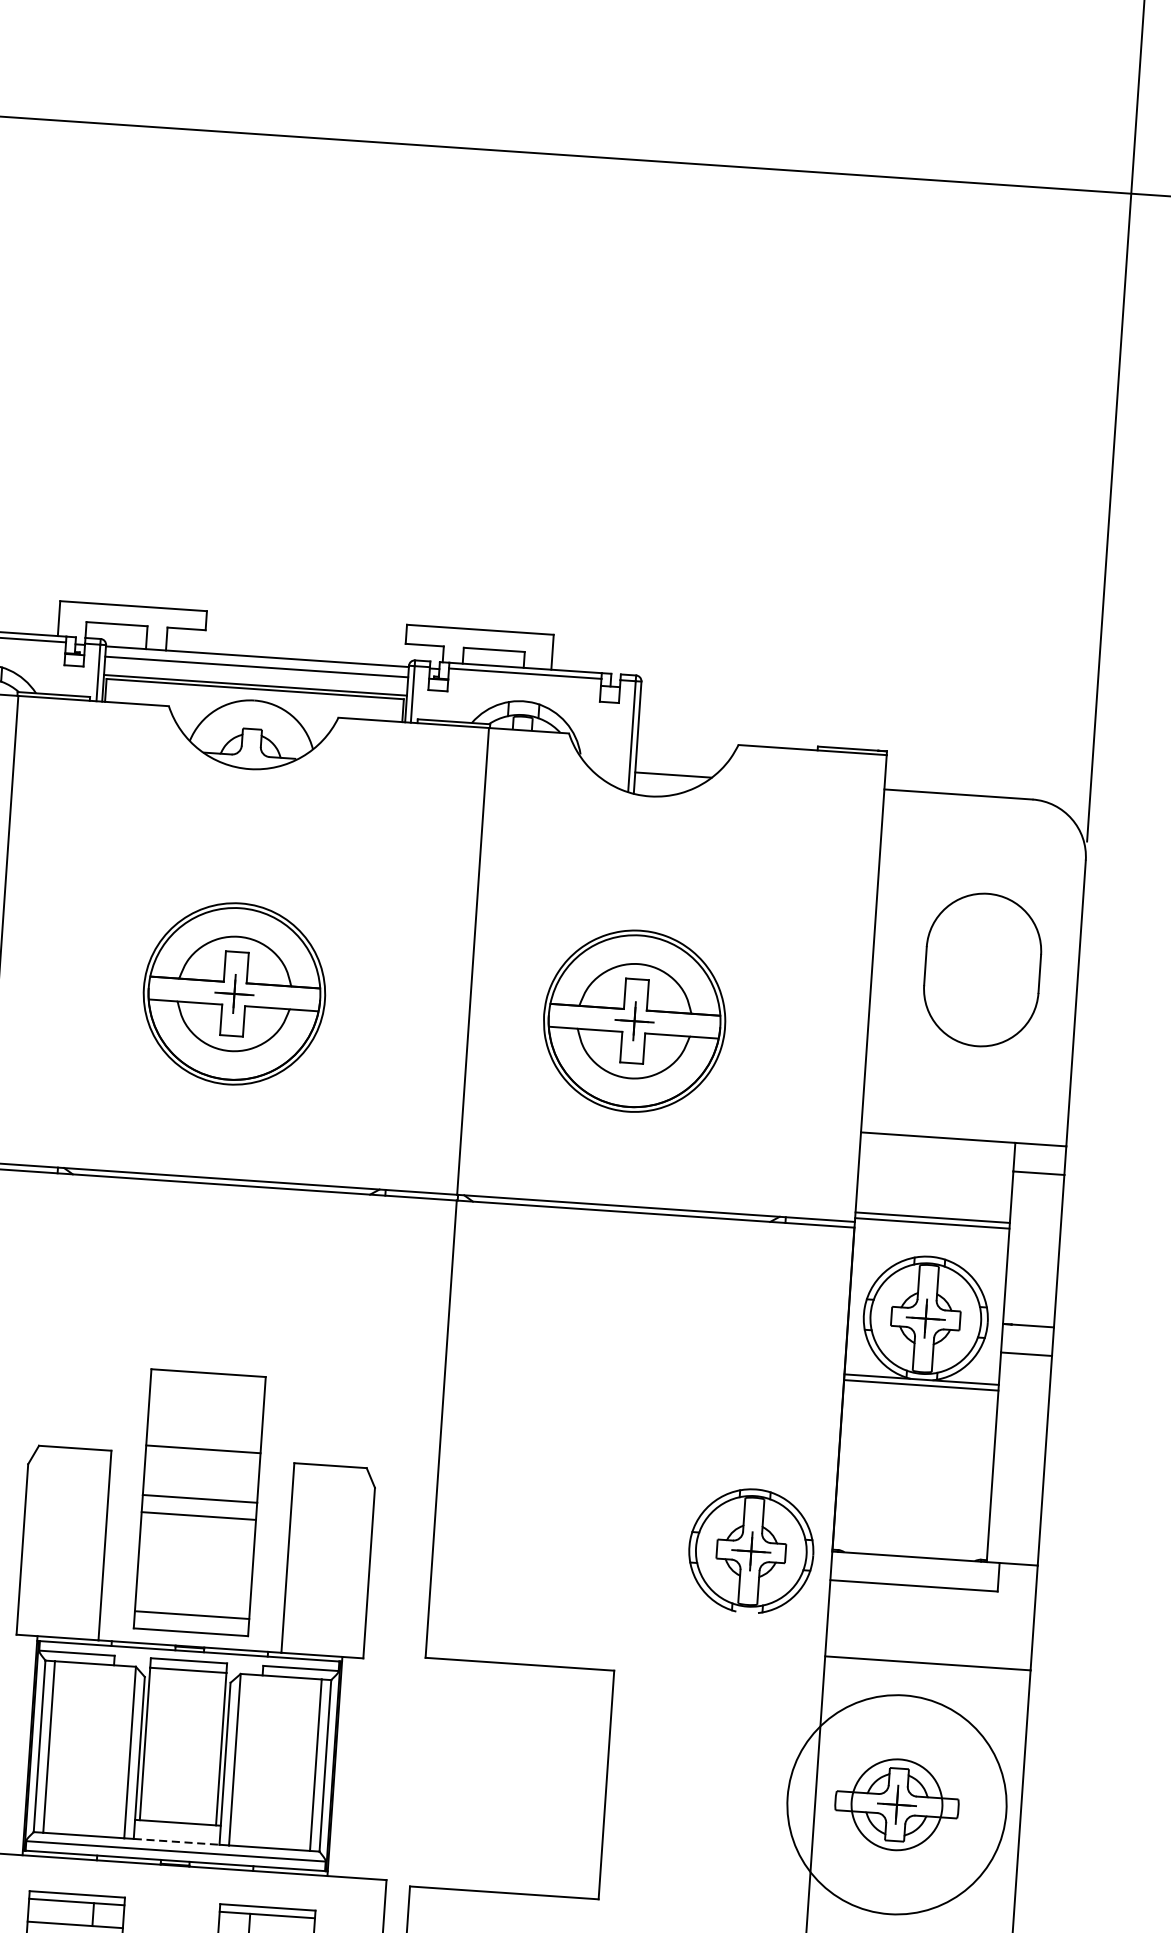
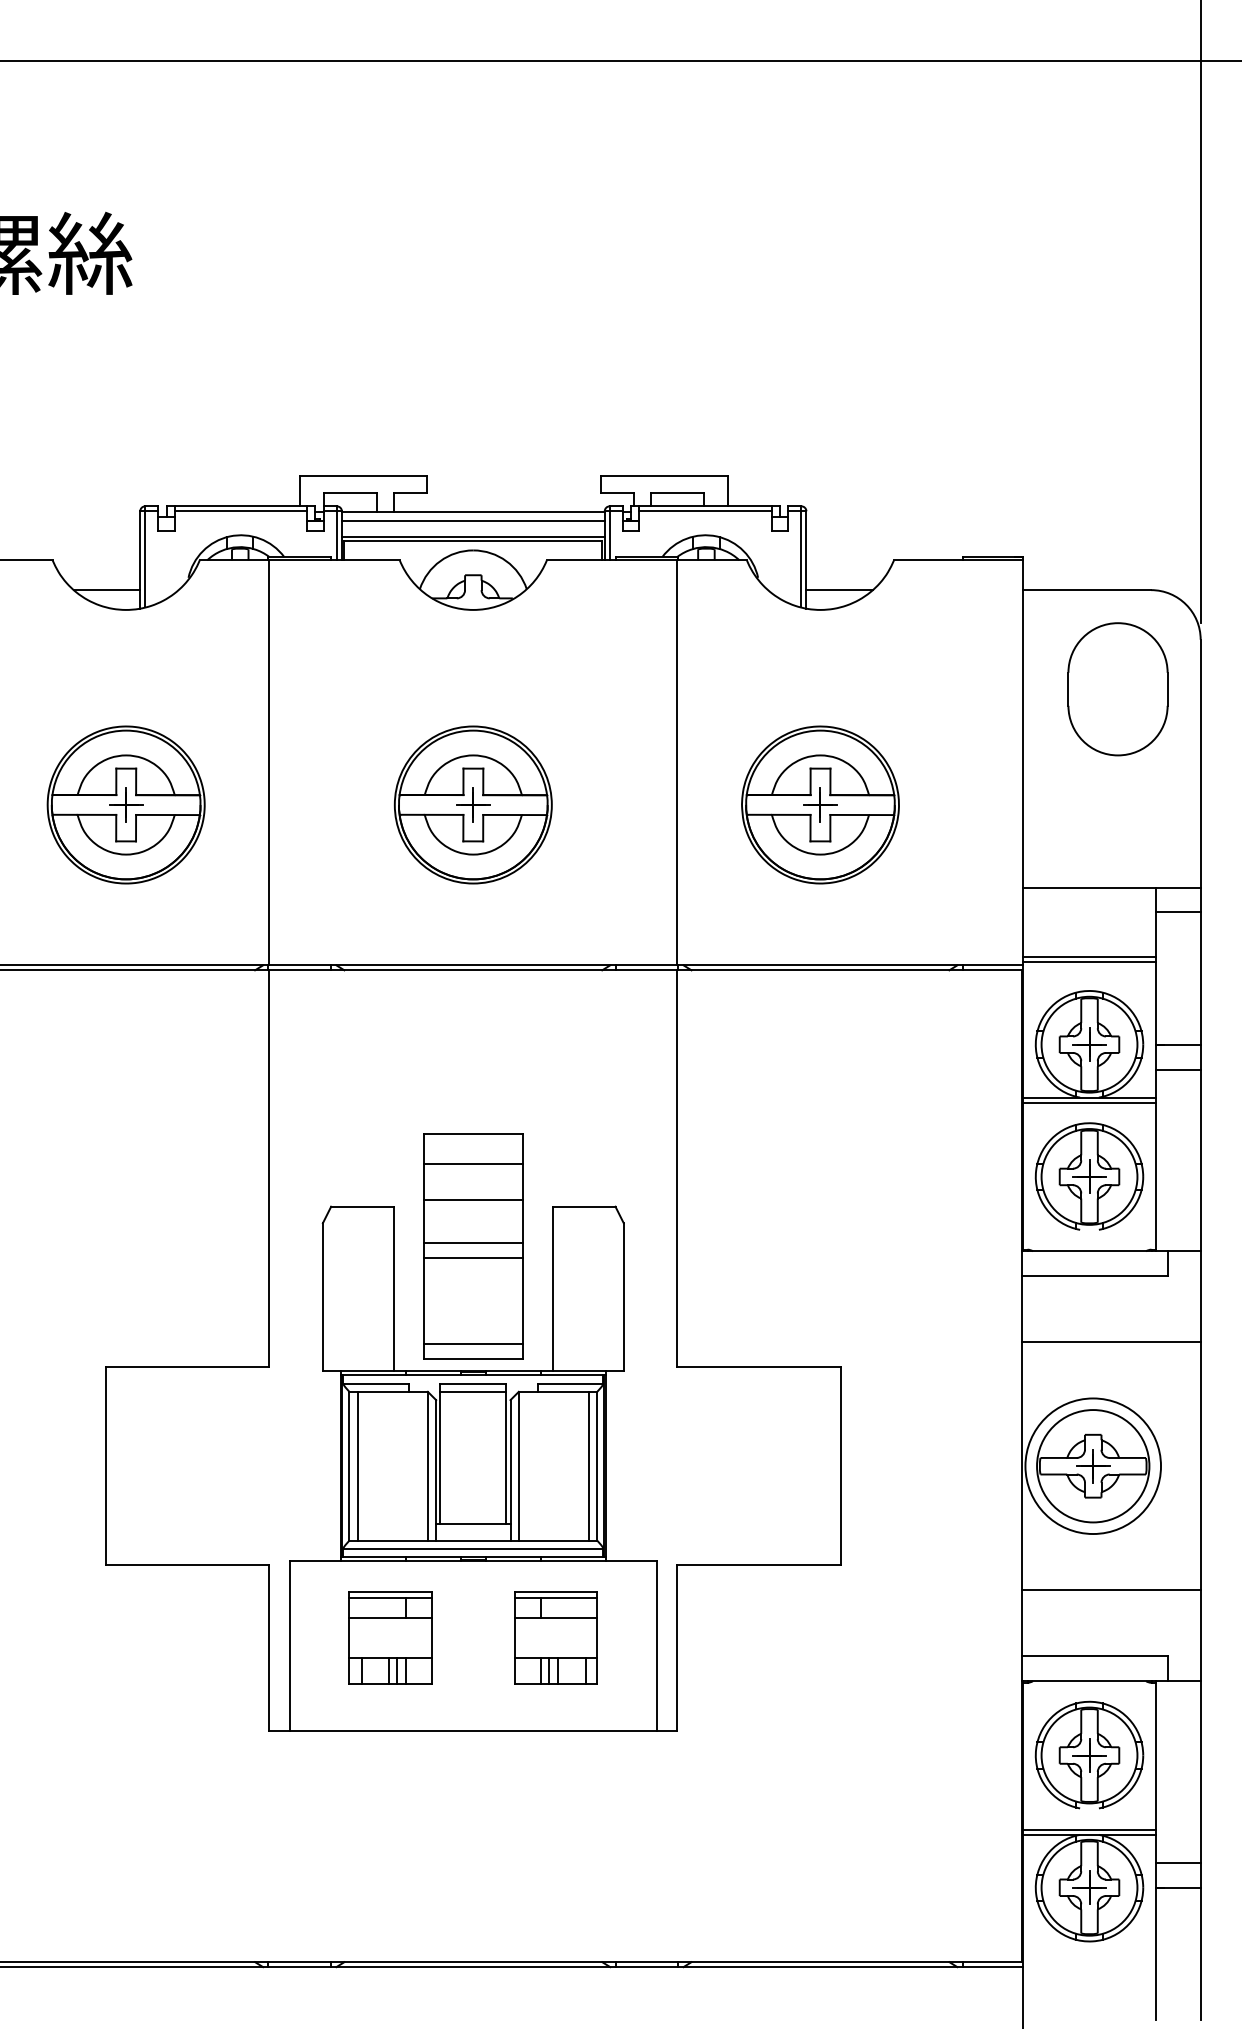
part: (982, 970) -> (1117, 689), moved
line: (205, 1407) -> (472, 1163), added
part: (751, 1550) -> (1089, 1176), moved
circle: (897, 1805) -> (1093, 1466), size x0.71
circle: (897, 1805) -> (1093, 1466), size x1.43
line: (176, 1841) -> (473, 1540), dashed -> solid

